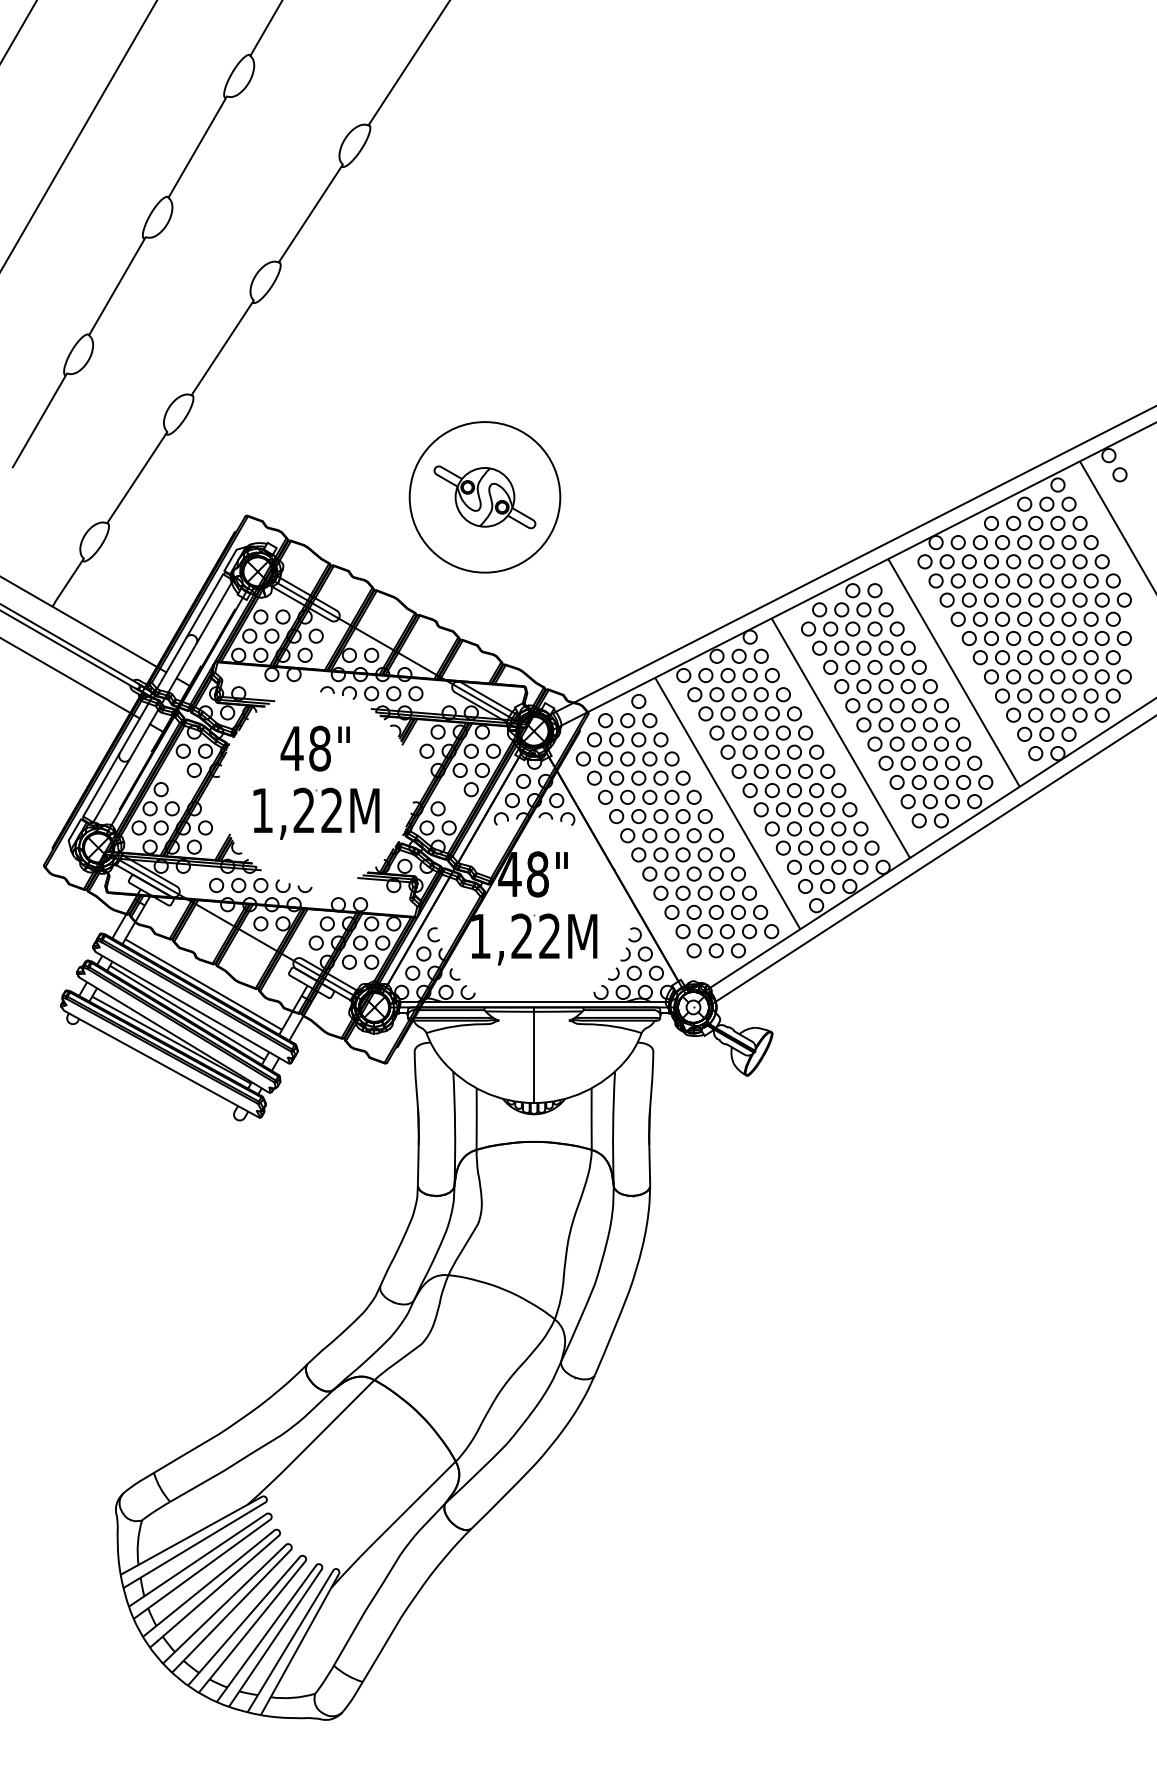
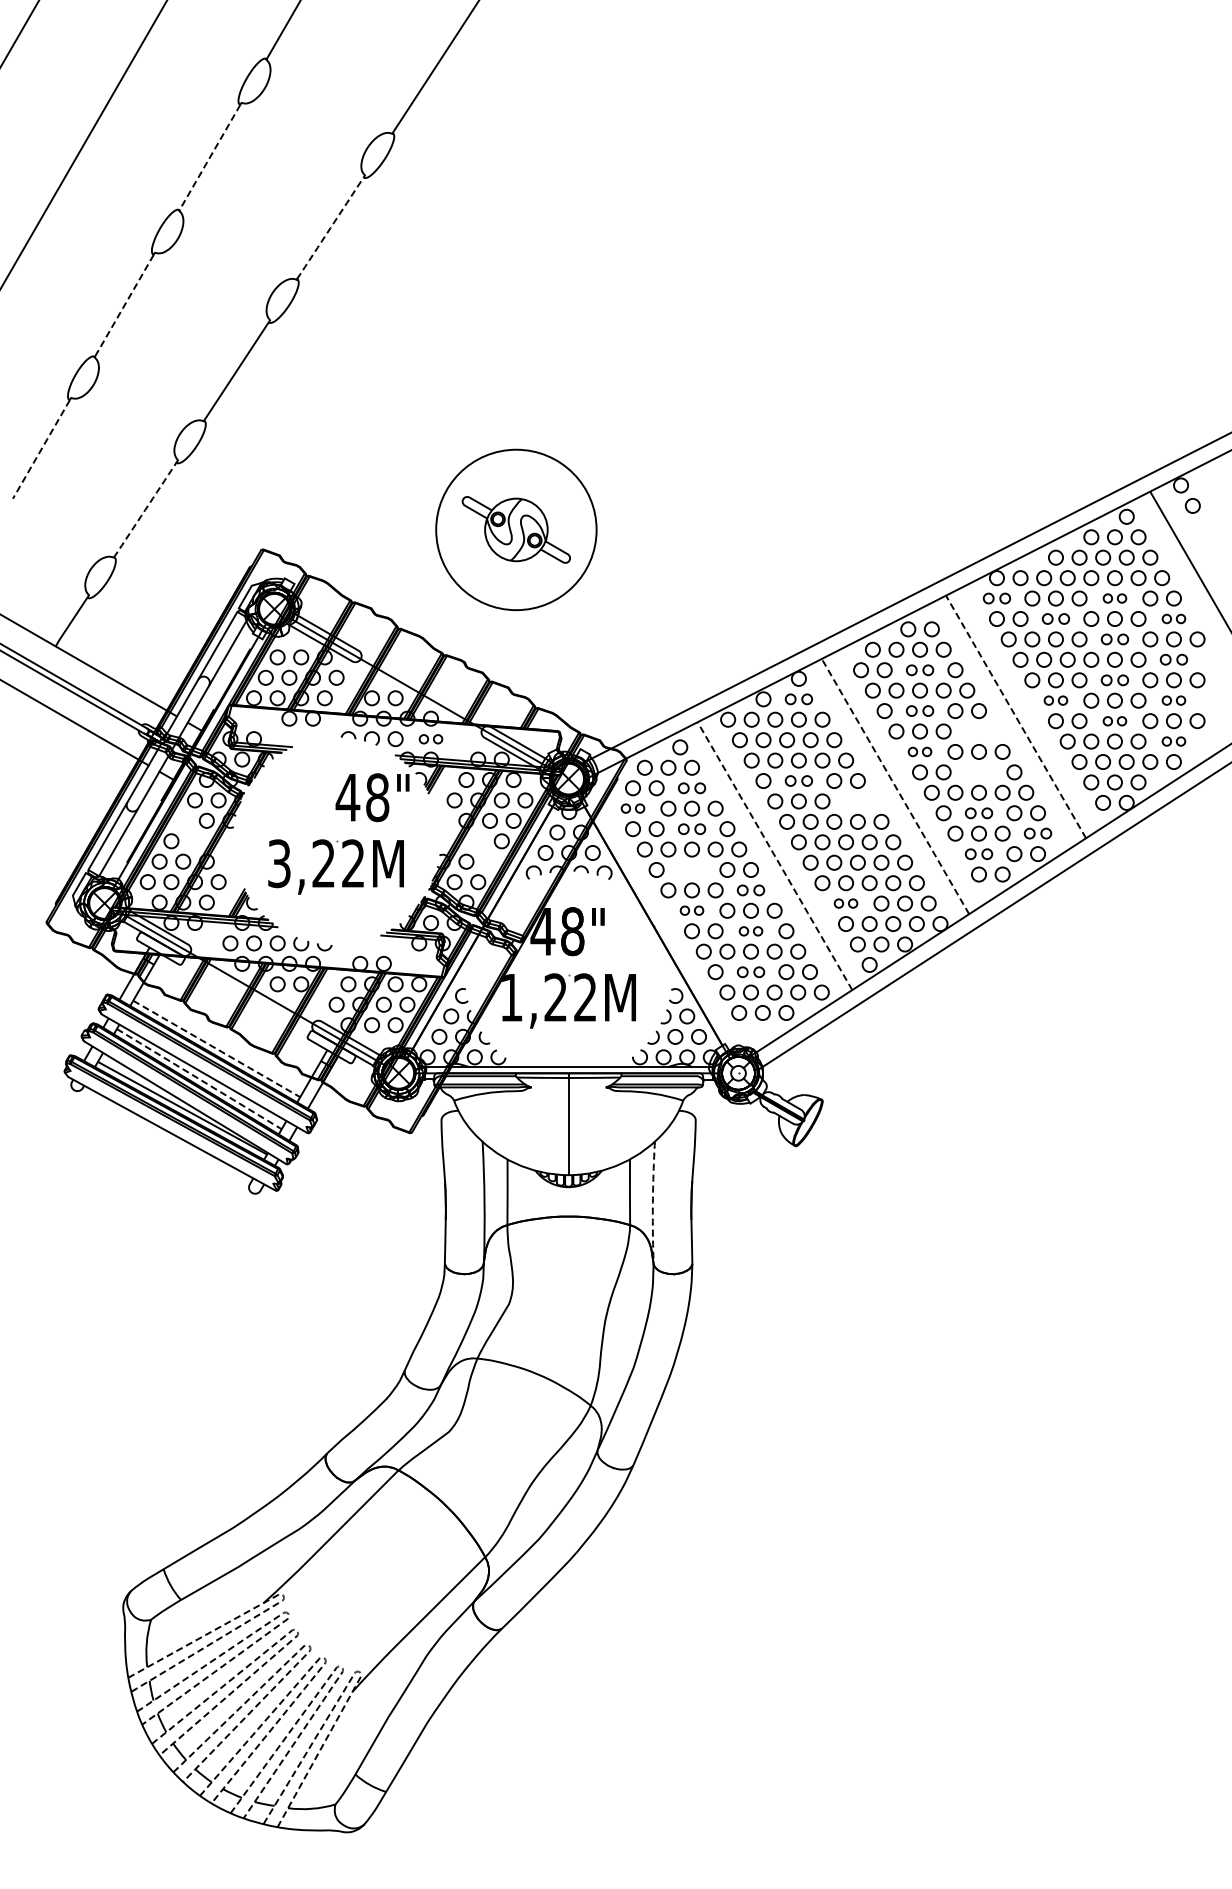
line: (196, 147) -> (209, 157), solid -> dashed
line: (310, 214) -> (330, 228), solid -> dashed
line: (117, 286) -> (124, 305), solid -> dashed
line: (39, 421) -> (41, 449), solid -> dashed
line: (136, 479) -> (145, 510), solid -> dashed
part: (935, 561) -> (996, 598), size x0.7
part: (1046, 561) -> (1114, 598), size x0.6
part: (991, 580) -> (1055, 618), size x0.7
part: (1101, 580) -> (1173, 618), size x0.6
part: (1046, 600) -> (1114, 639), size x0.7
part: (1101, 618) -> (1173, 659), size x0.7
part: (863, 629) -> (919, 670), size x0.7
part: (1046, 638) -> (1114, 680), size x0.7
part: (749, 656) -> (798, 699), size x0.7
part: (991, 657) -> (1055, 700), size x0.6
part: (1101, 657) -> (1173, 700), size x0.6
part: (863, 666) -> (919, 710), size x0.7
line: (953, 672) -> (1015, 716), solid -> dashed
part: (1046, 677) -> (1114, 721), size x0.6
part: (918, 686) -> (978, 731), removed
part: (404, 694) -> (430, 739), size x0.6
part: (1101, 695) -> (1173, 741), size x0.6
part: (863, 705) -> (919, 751), size x0.6
part: (918, 725) -> (978, 772), removed
part: (749, 732) -> (798, 780), size x0.7
line: (840, 738) -> (895, 786), solid -> dashed
part: (649, 740) -> (691, 788), size x0.7
text: (315, 748) -> (372, 797), moved
part: (805, 752) -> (857, 801), removed
part: (593, 758) -> (632, 808), size x0.6
part: (918, 763) -> (978, 813), size x0.7
part: (649, 778) -> (691, 829), size x0.7
part: (974, 782) -> (1037, 833), size x0.7
part: (918, 802) -> (978, 854), size x0.7
line: (728, 803) -> (775, 856), solid -> dashed
text: (262, 810) -> (279, 863), 1,22M -> 3,22M
part: (649, 816) -> (691, 869), removed
part: (704, 835) -> (750, 890), size x0.7
part: (793, 848) -> (845, 903), size x0.6
part: (649, 854) -> (691, 910), size x0.6
part: (704, 874) -> (750, 931), size x0.6
part: (704, 912) -> (750, 972), size x0.7
line: (204, 985) -> (217, 1049), solid -> dashed
line: (187, 1013) -> (199, 1079), solid -> dashed
line: (612, 1128) -> (652, 1202), solid -> dashed
line: (266, 1499) -> (283, 1597), solid -> dashed
line: (272, 1516) -> (289, 1615), solid -> dashed
line: (279, 1531) -> (297, 1631), solid -> dashed
line: (290, 1545) -> (309, 1646), solid -> dashed
line: (304, 1556) -> (324, 1658), solid -> dashed
line: (320, 1564) -> (341, 1666), solid -> dashed
line: (336, 1568) -> (358, 1671), solid -> dashed

